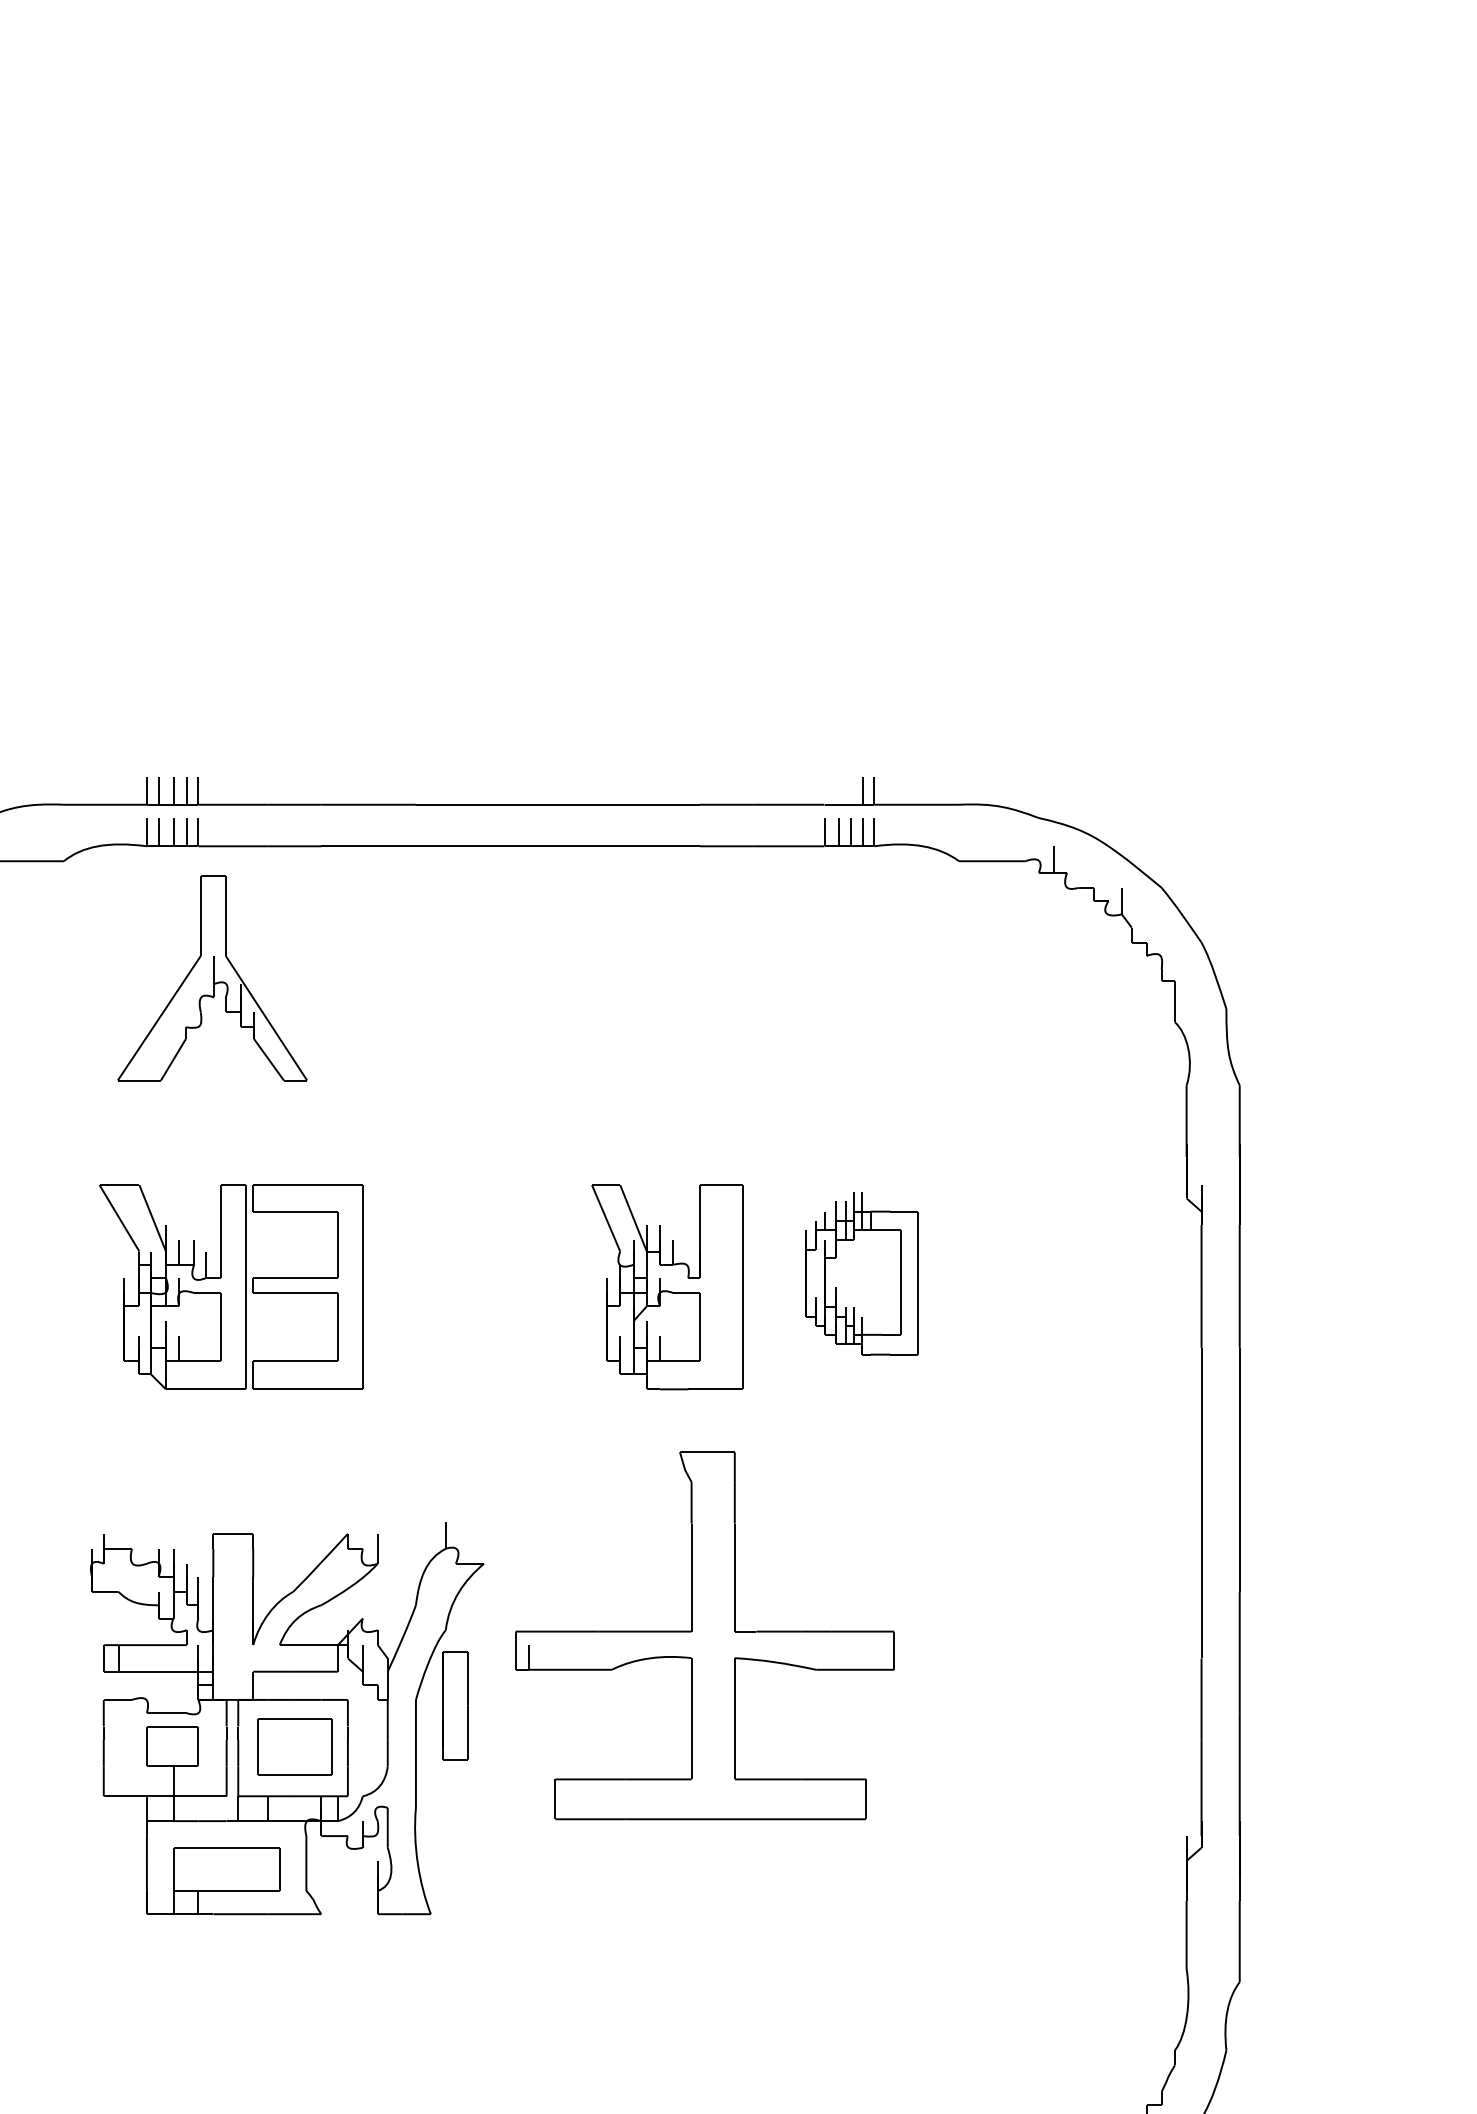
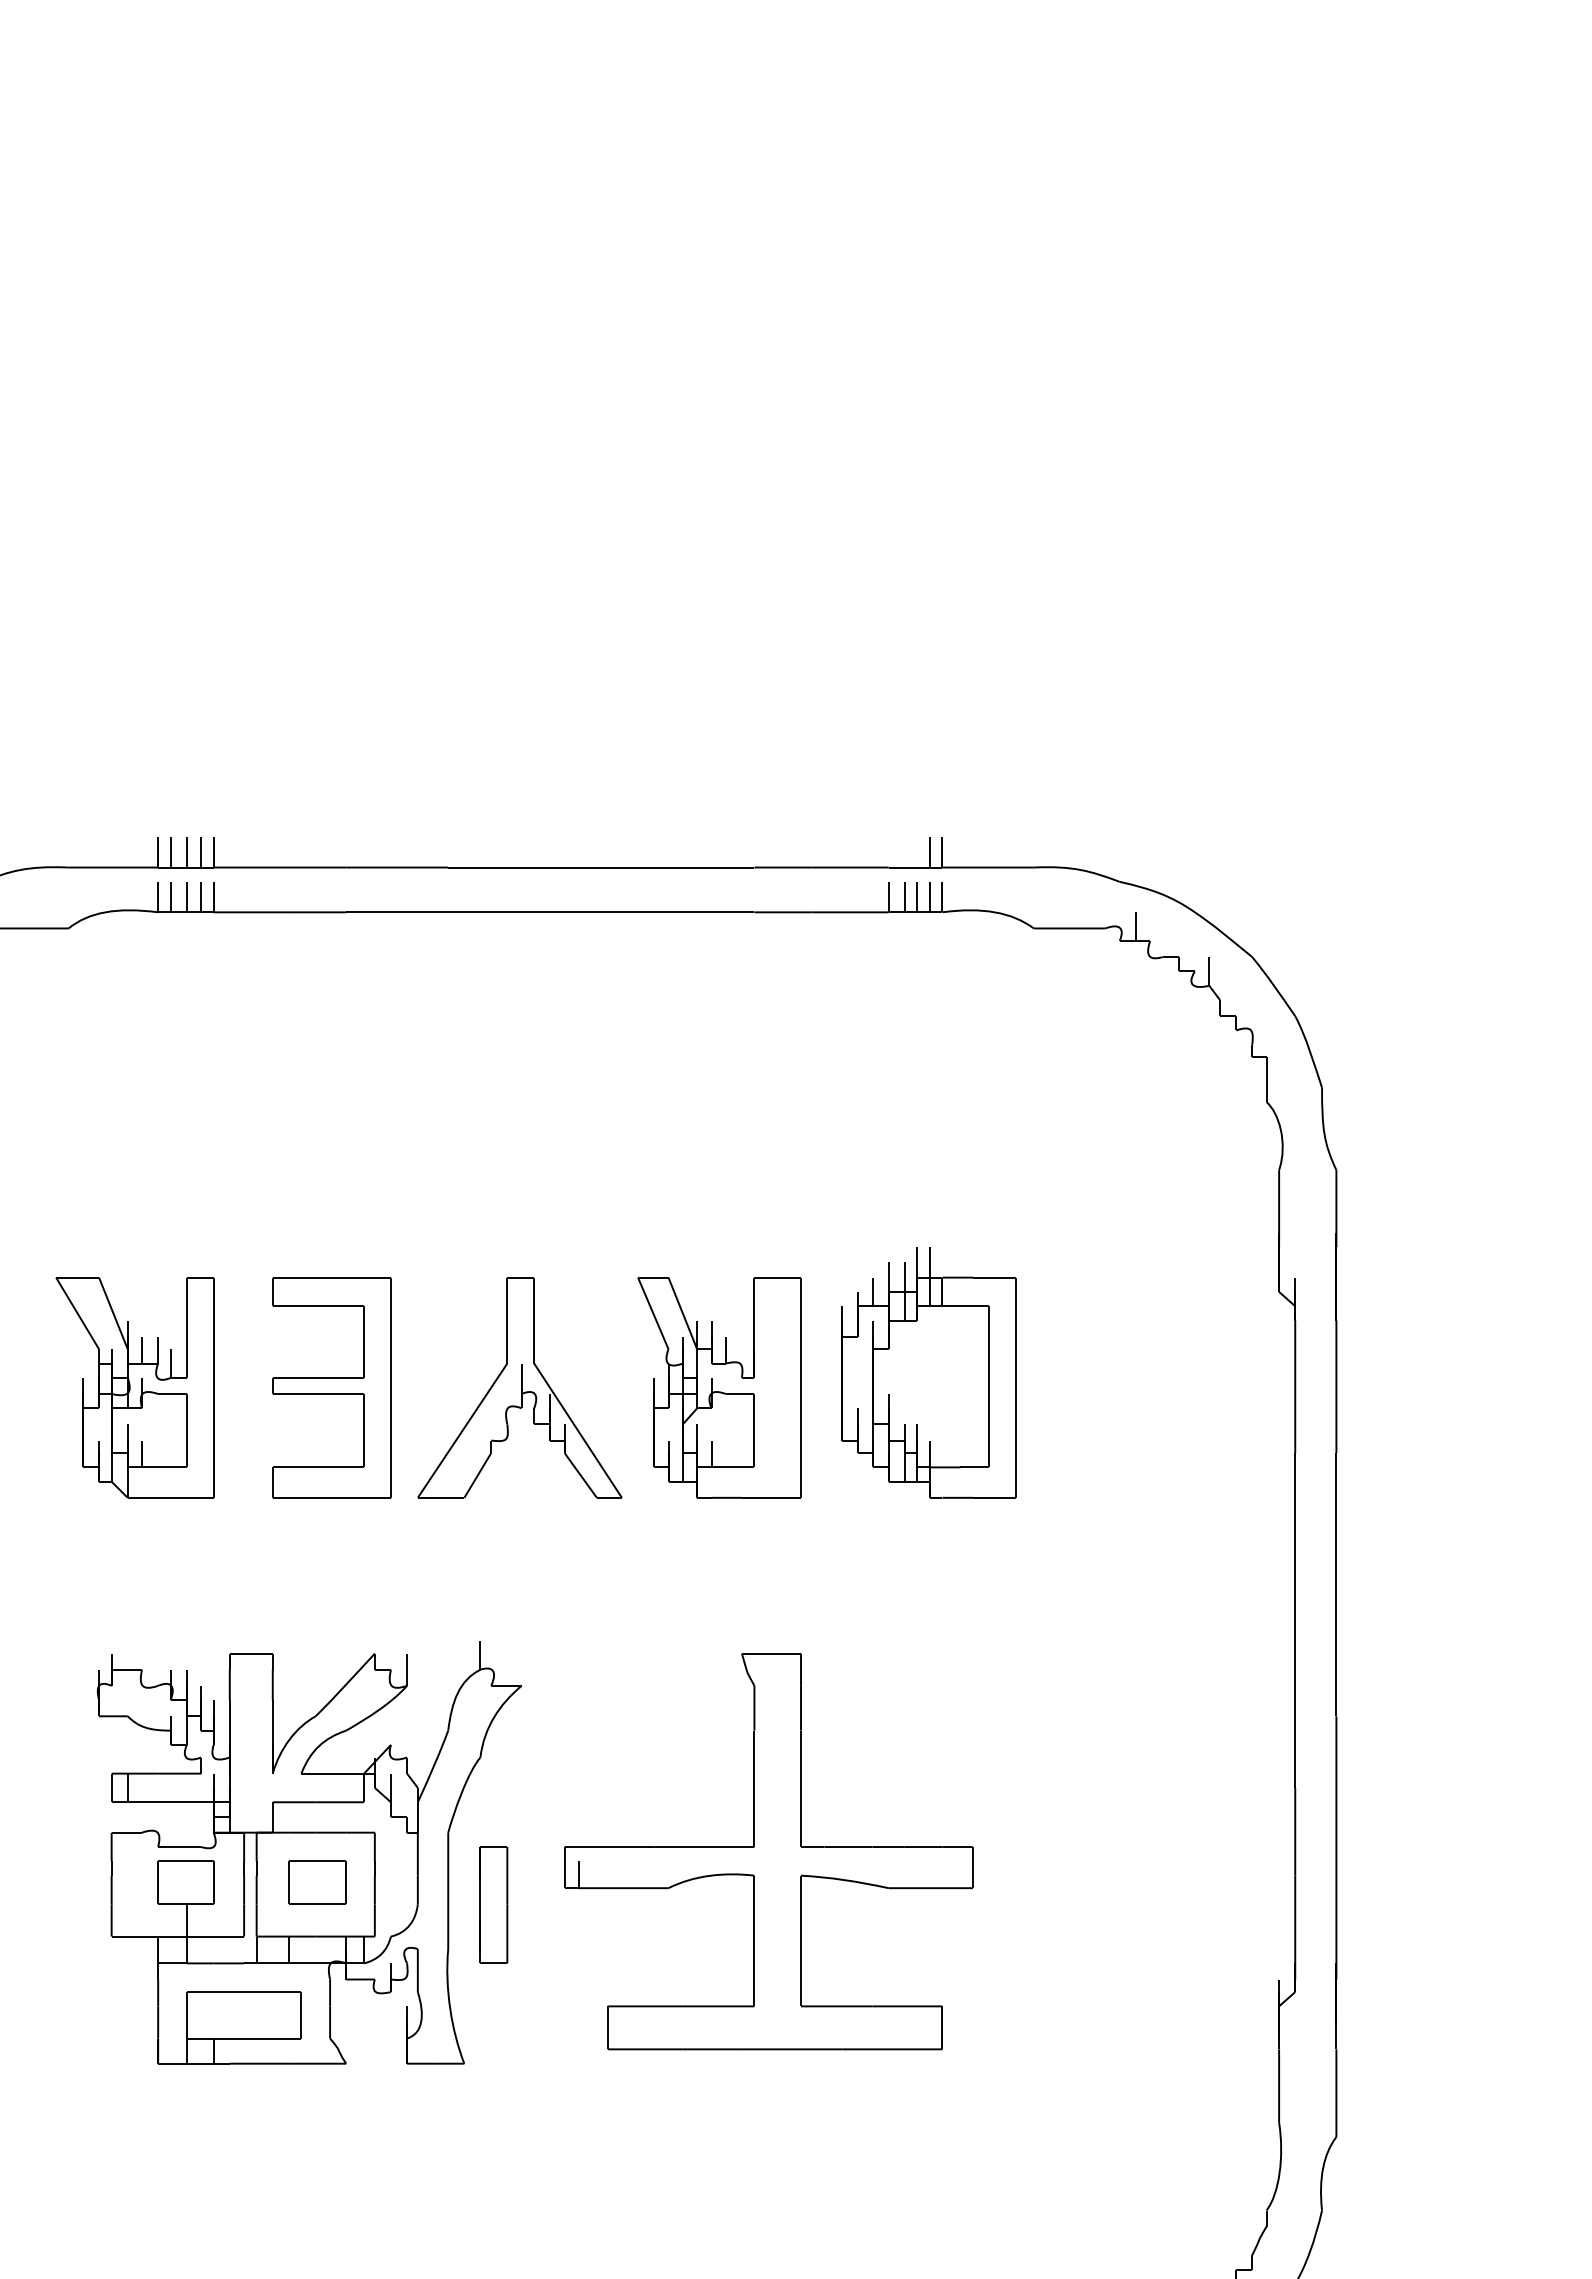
part: (212, 978) -> (519, 1387), moved
part: (861, 1273) -> (928, 1372), size x1.43
part: (172, 1287) -> (134, 1387), moved
part: (704, 1635) -> (768, 1851), moved
part: (455, 1705) -> (493, 1904), moved
part: (294, 1746) -> (317, 1882), size x0.71

